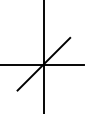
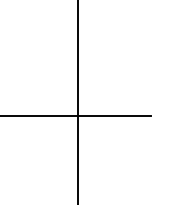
line: (43, 63) -> (78, 114), removed

